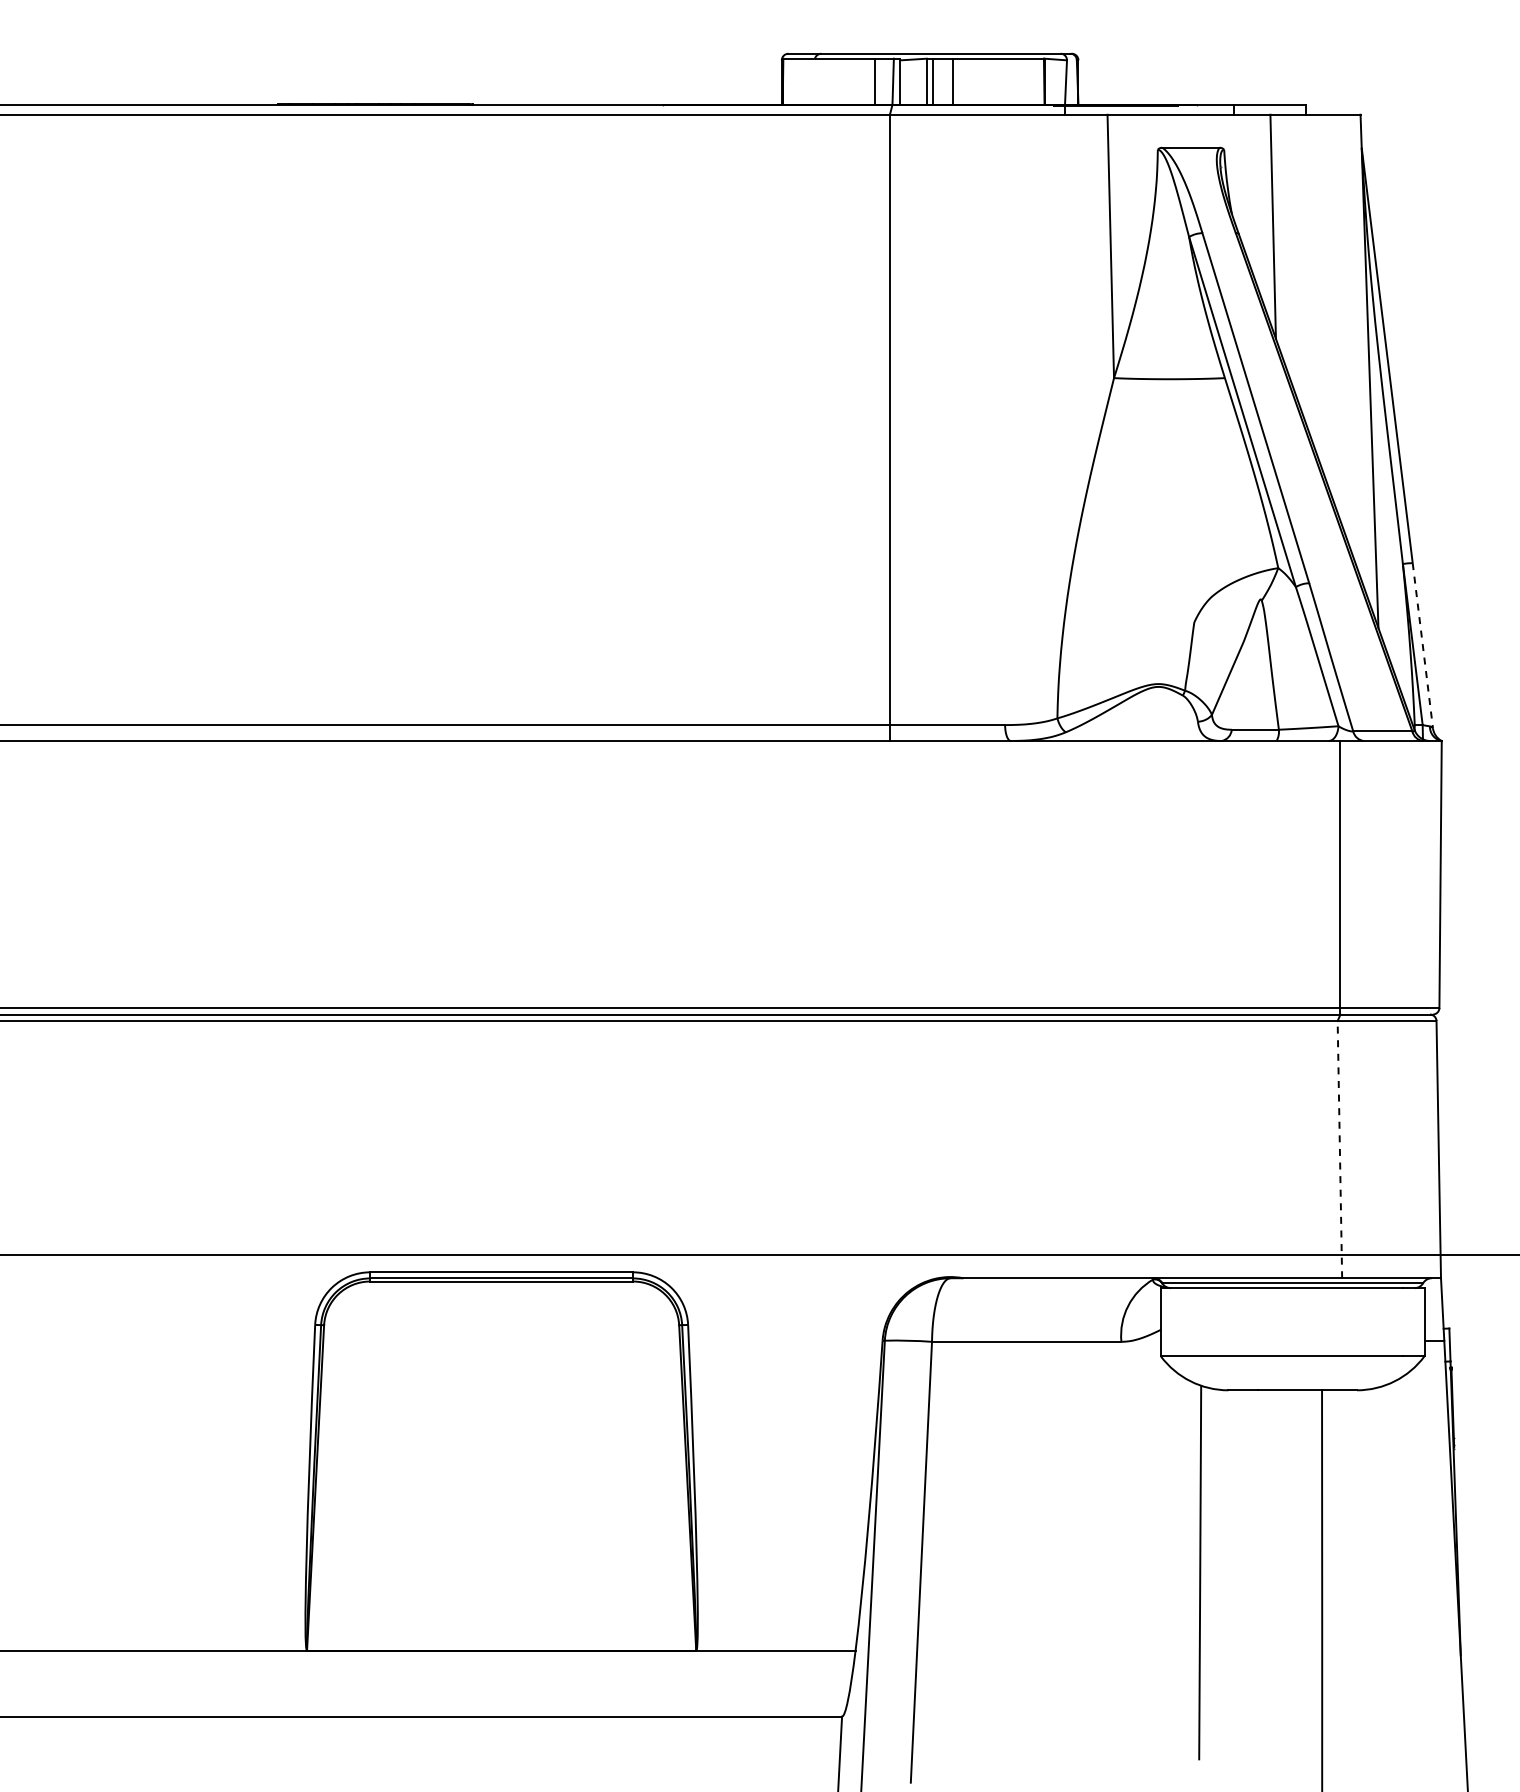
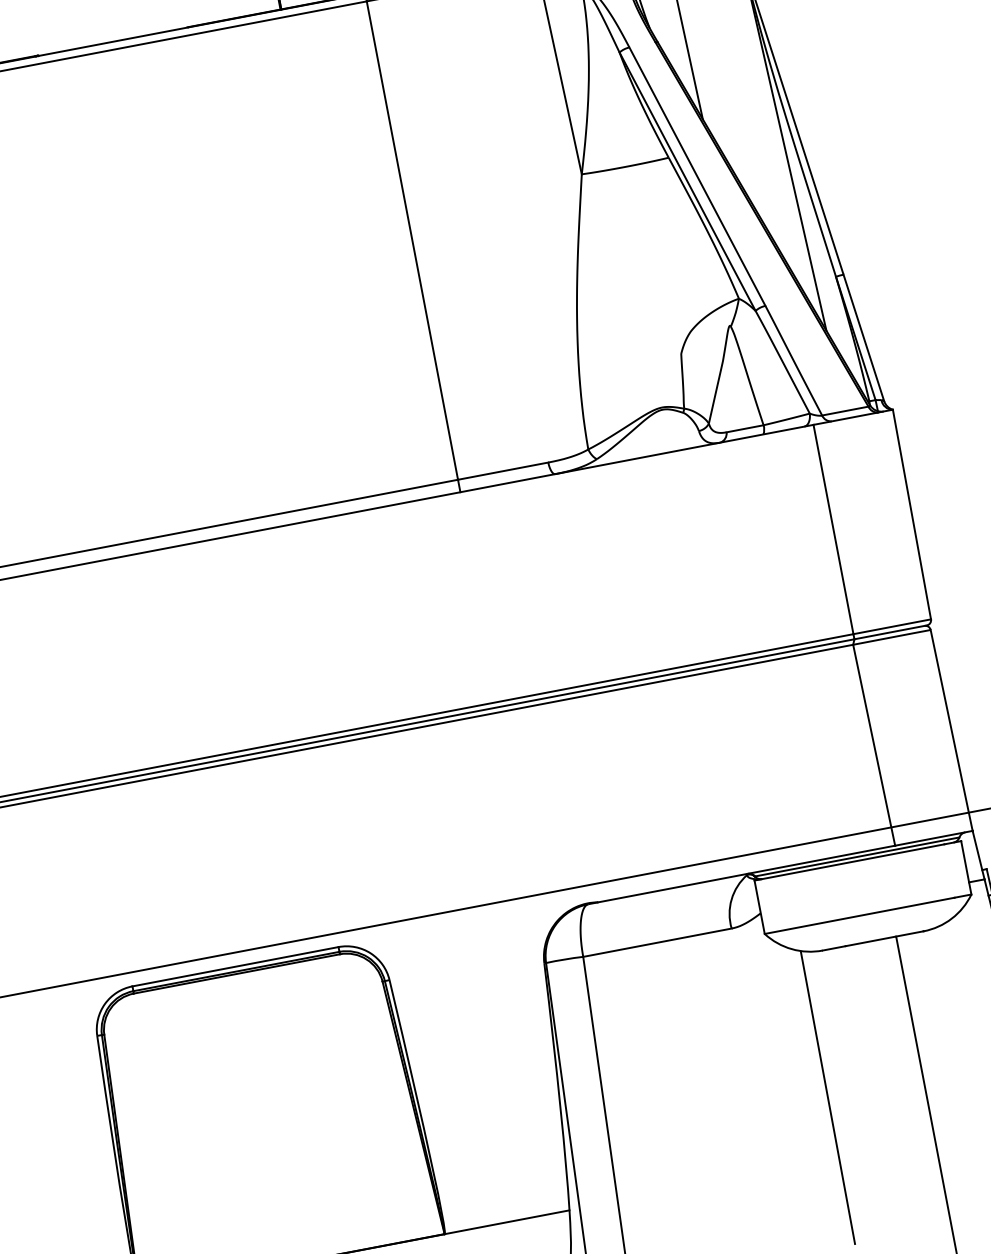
line: (1422, 646) -> (863, 338), dashed -> solid
line: (1339, 1149) -> (873, 745), dashed -> solid

